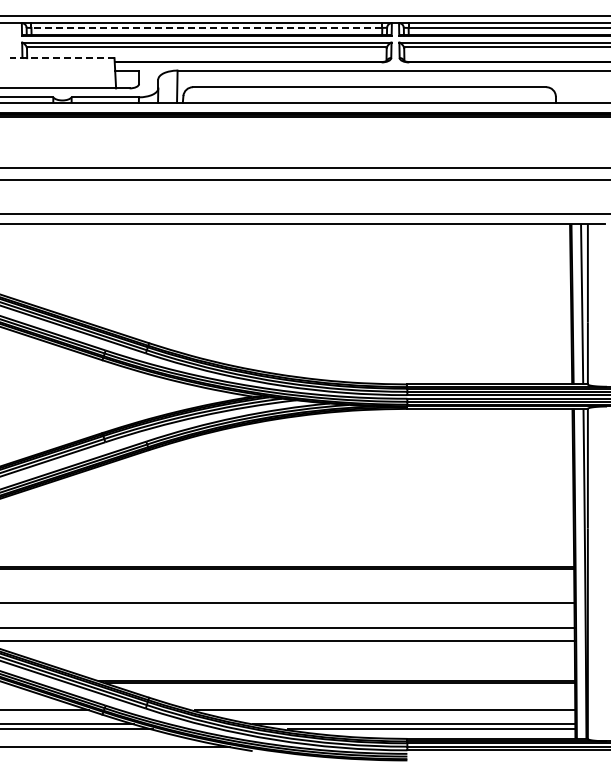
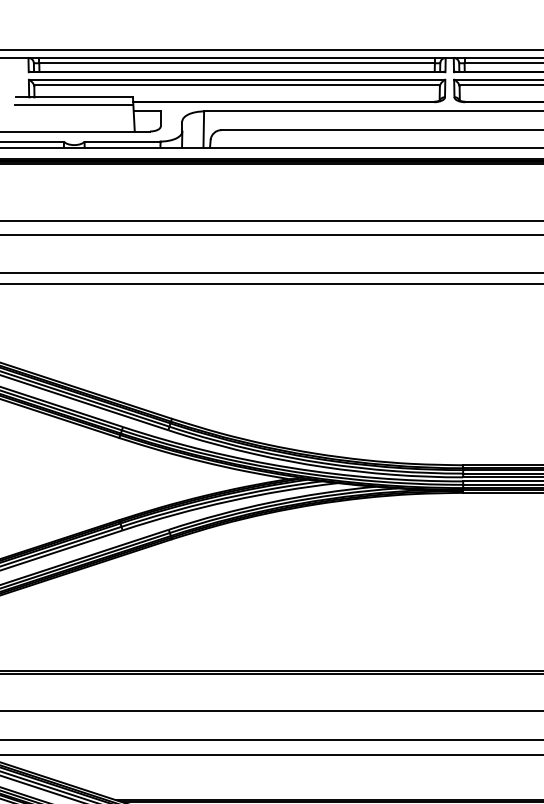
line: (206, 27) -> (236, 62), dashed -> solid
line: (61, 58) -> (73, 97), dashed -> solid
line: (62, 65) -> (74, 105), added

